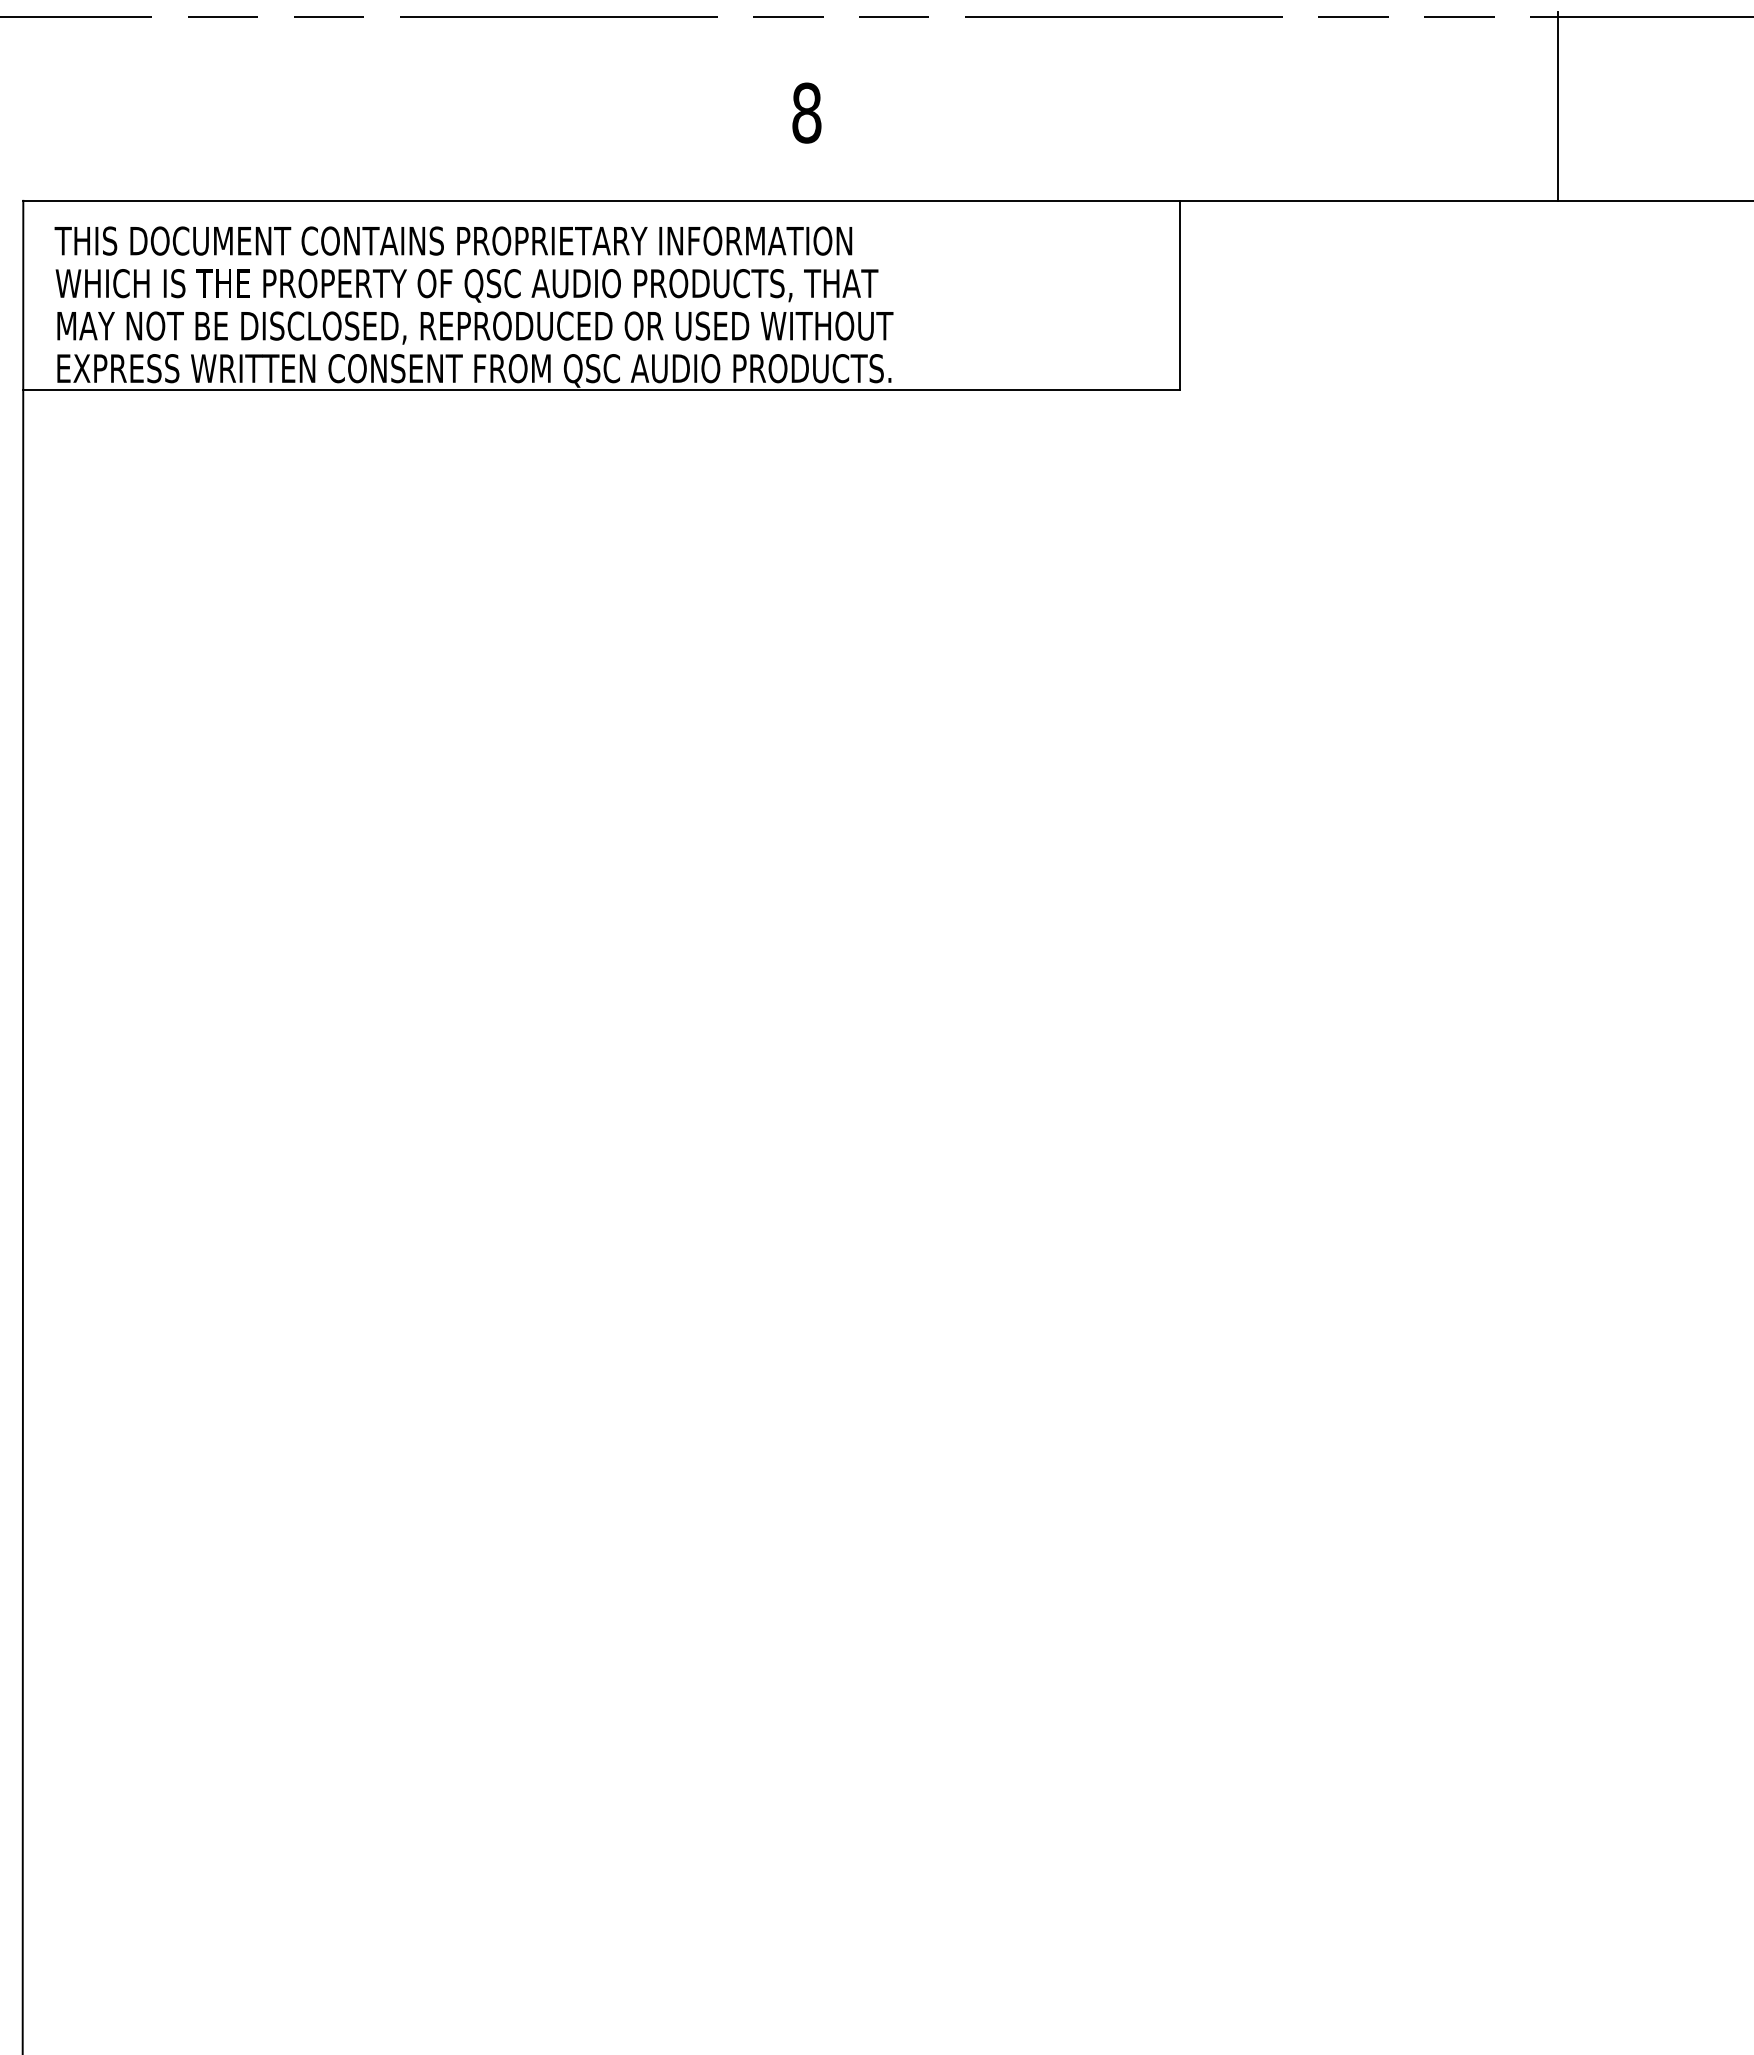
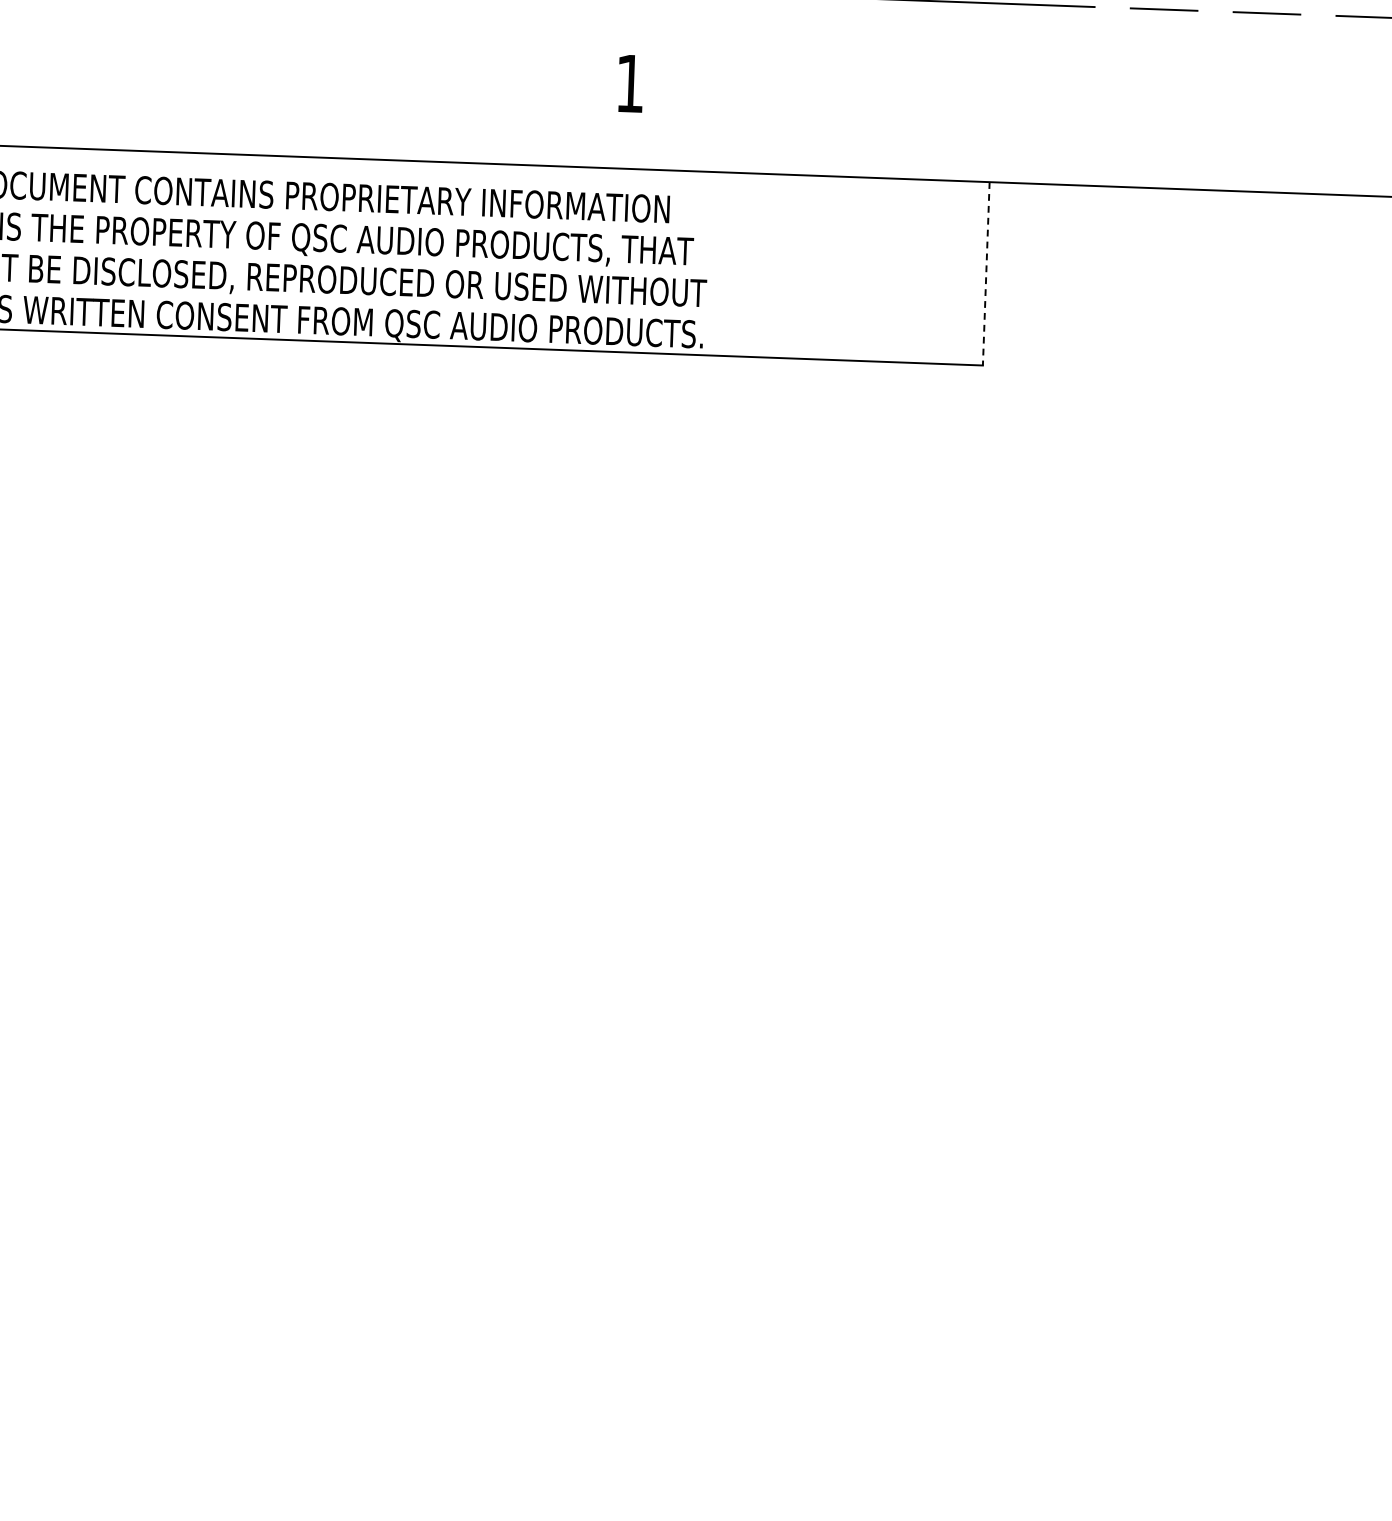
line: (1558, 105) -> (1360, 103), removed
text: (806, 112) -> (629, 83), 8 -> 1
line: (1180, 295) -> (986, 274), solid -> dashed

